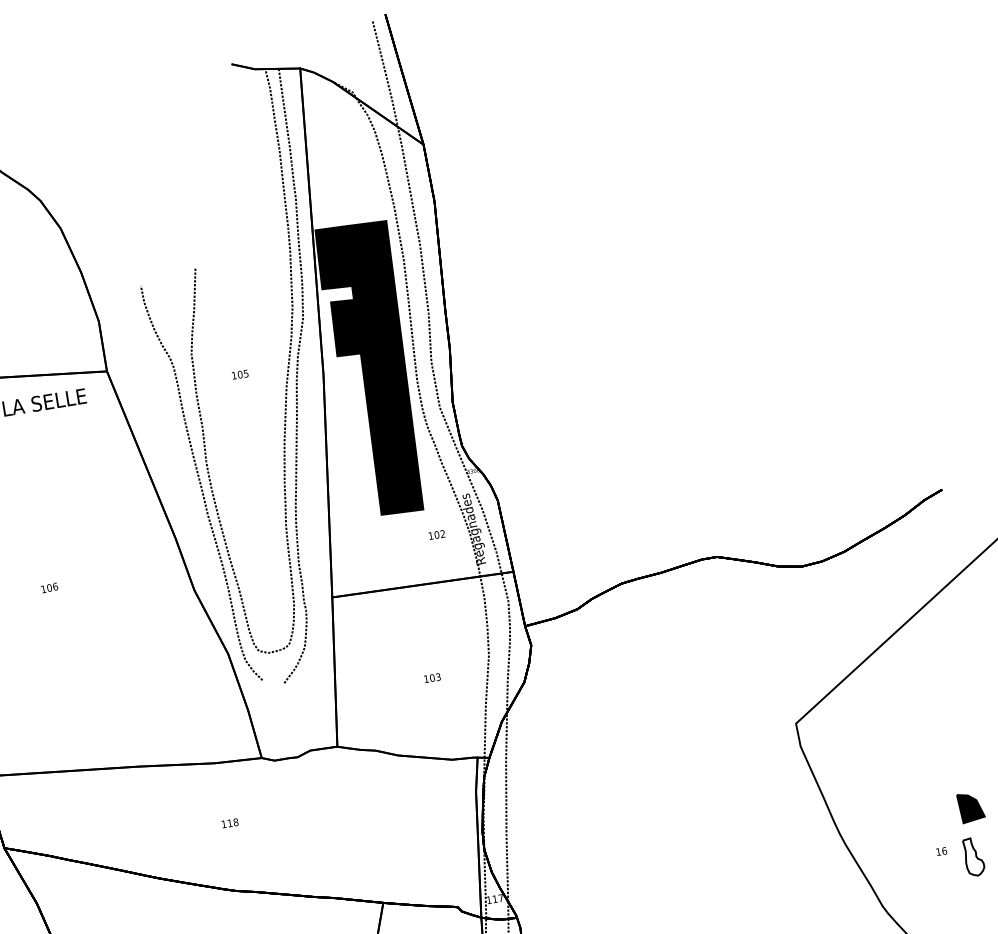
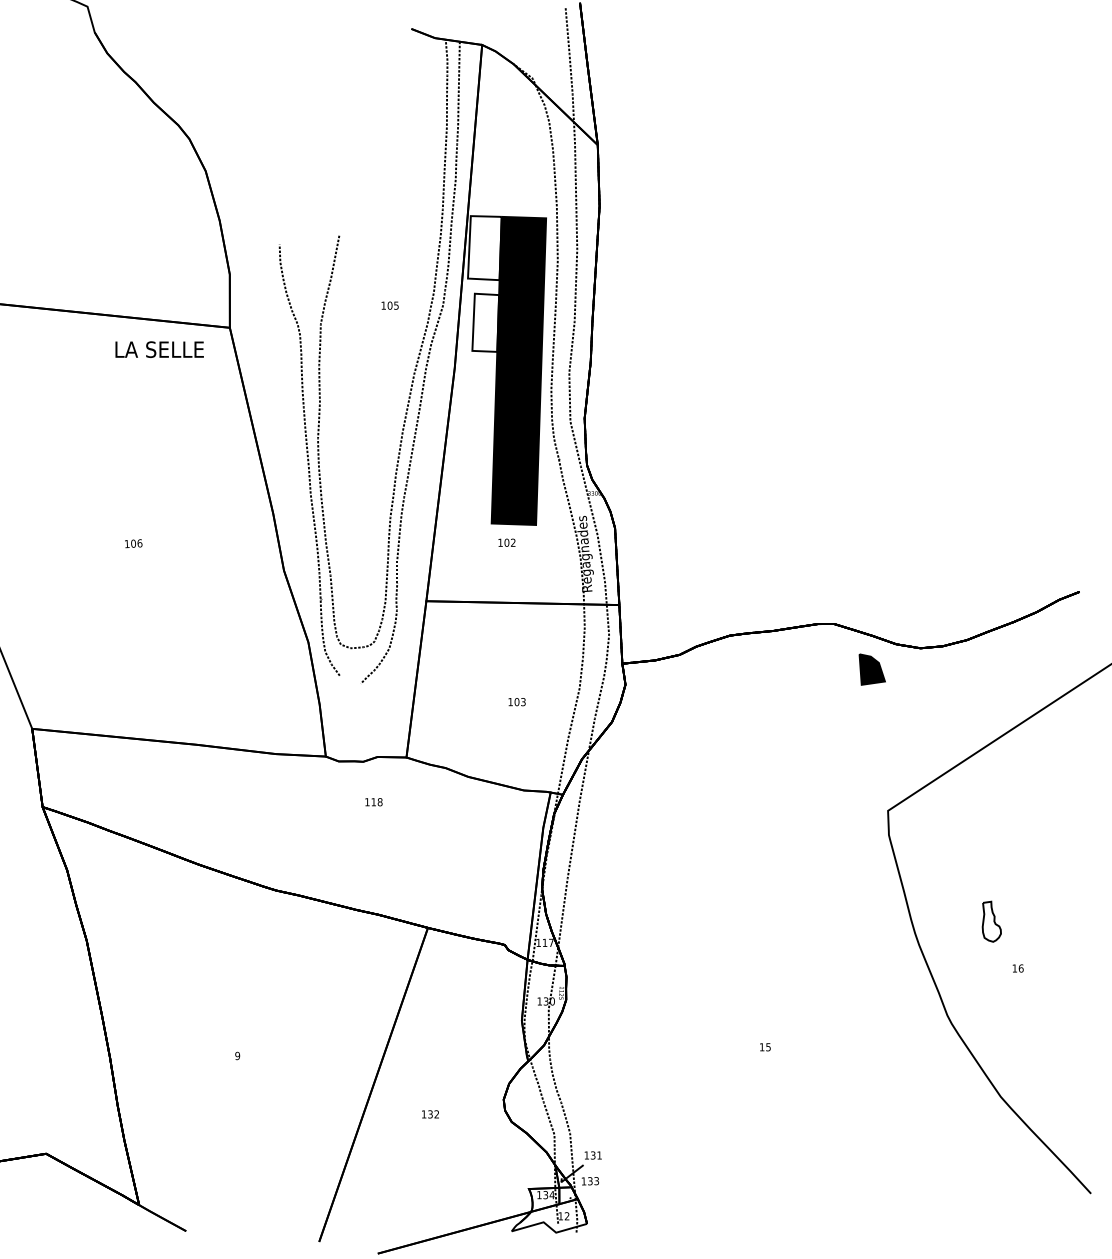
fill: (333, 258) -> (484, 248), removed
fill: (345, 327) -> (485, 322), removed
text: (239, 374) -> (389, 305), moved
text: (436, 534) -> (506, 542), moved
part: (970, 807) -> (871, 669), moved
text: (229, 823) -> (373, 802), moved
part: (973, 856) -> (991, 921), moved

